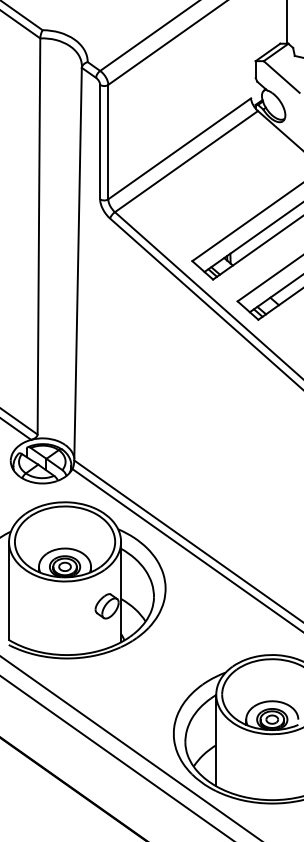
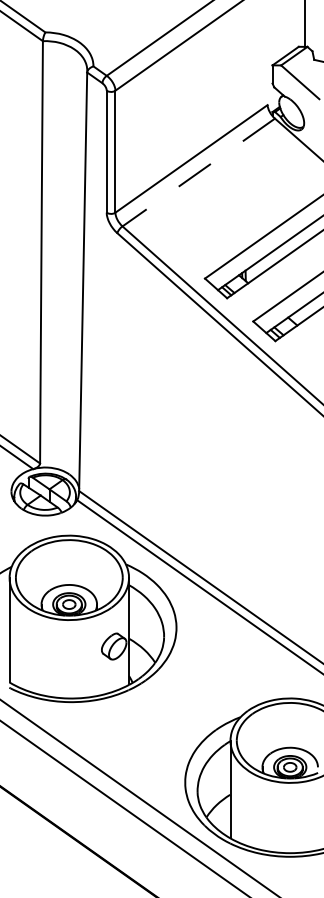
line: (186, 161) -> (198, 172), solid -> dashed

